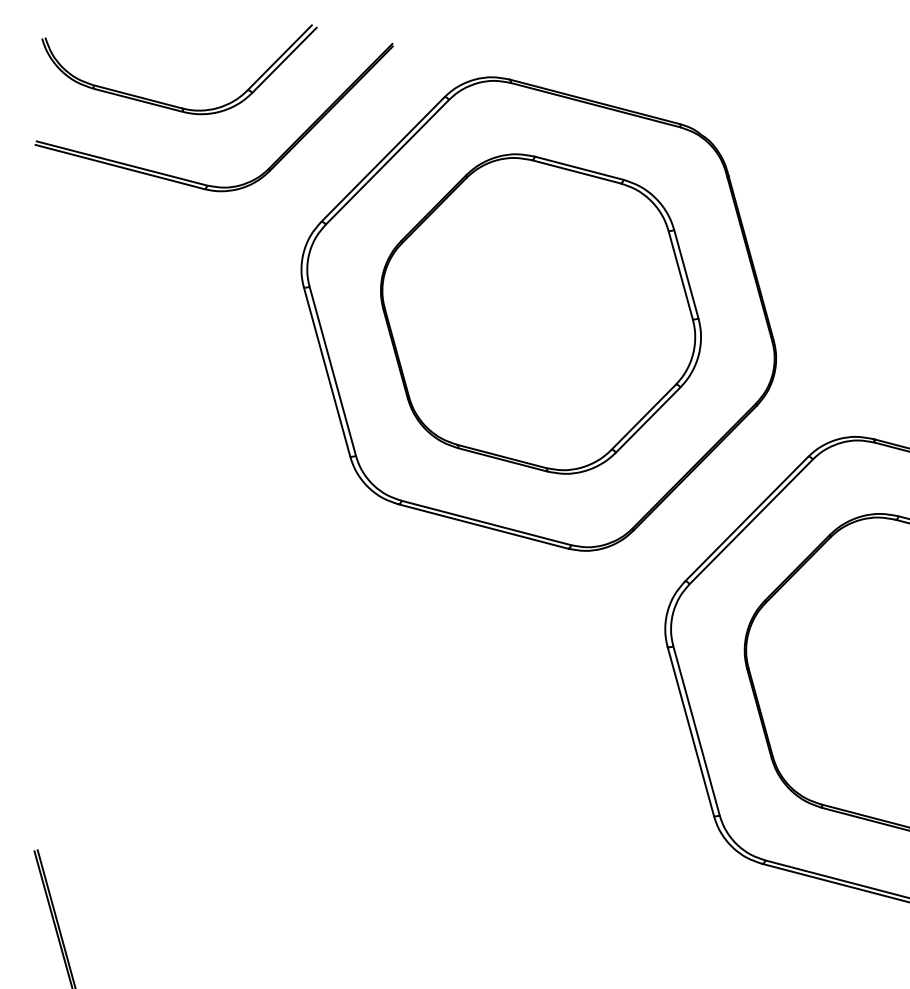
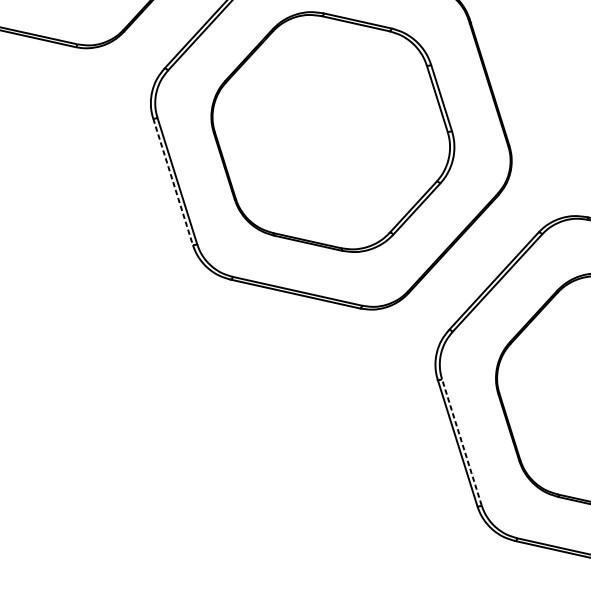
line: (327, 372) -> (173, 182), solid -> dashed
line: (696, 730) -> (461, 442), solid -> dashed

